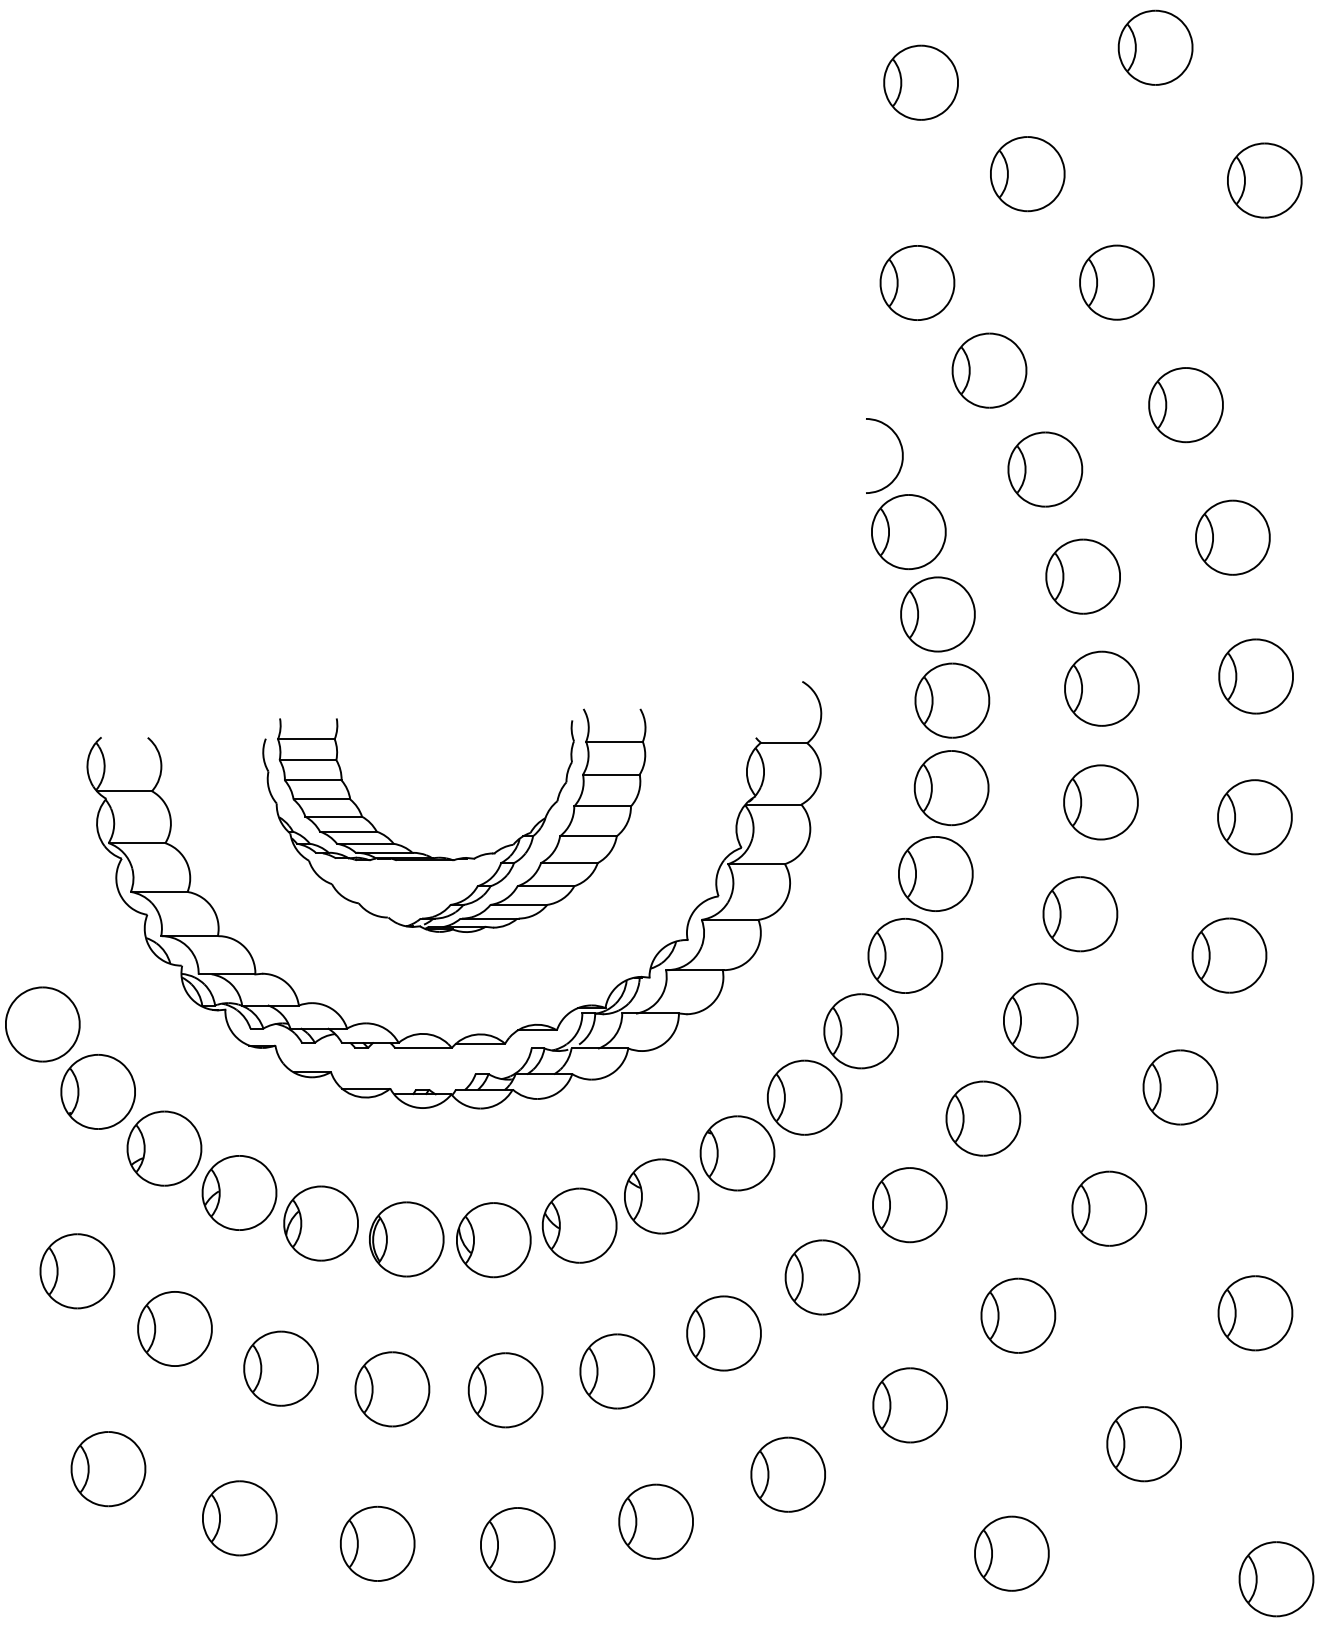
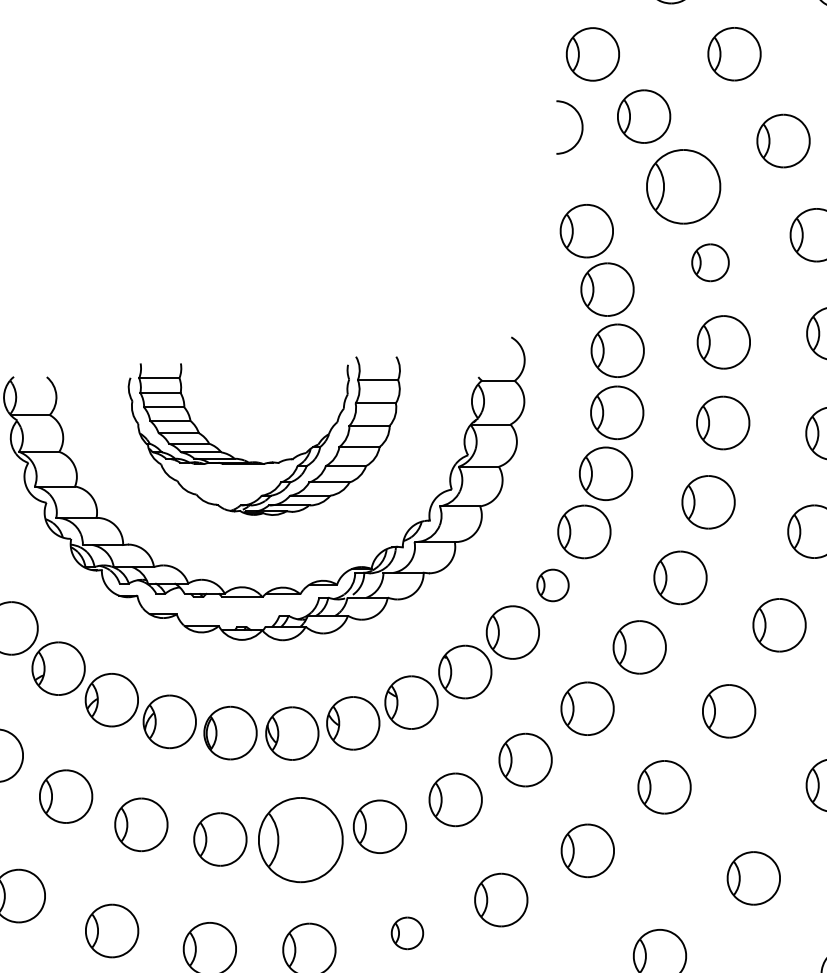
curve: (901, 455) -> (581, 127), moved
part: (1045, 469) -> (683, 186), size x1.4
part: (1082, 576) -> (710, 262), size x0.7
part: (860, 1031) -> (552, 585), size x0.6
part: (505, 1390) -> (300, 840), size x1.6
part: (655, 1521) -> (407, 933), size x0.6

